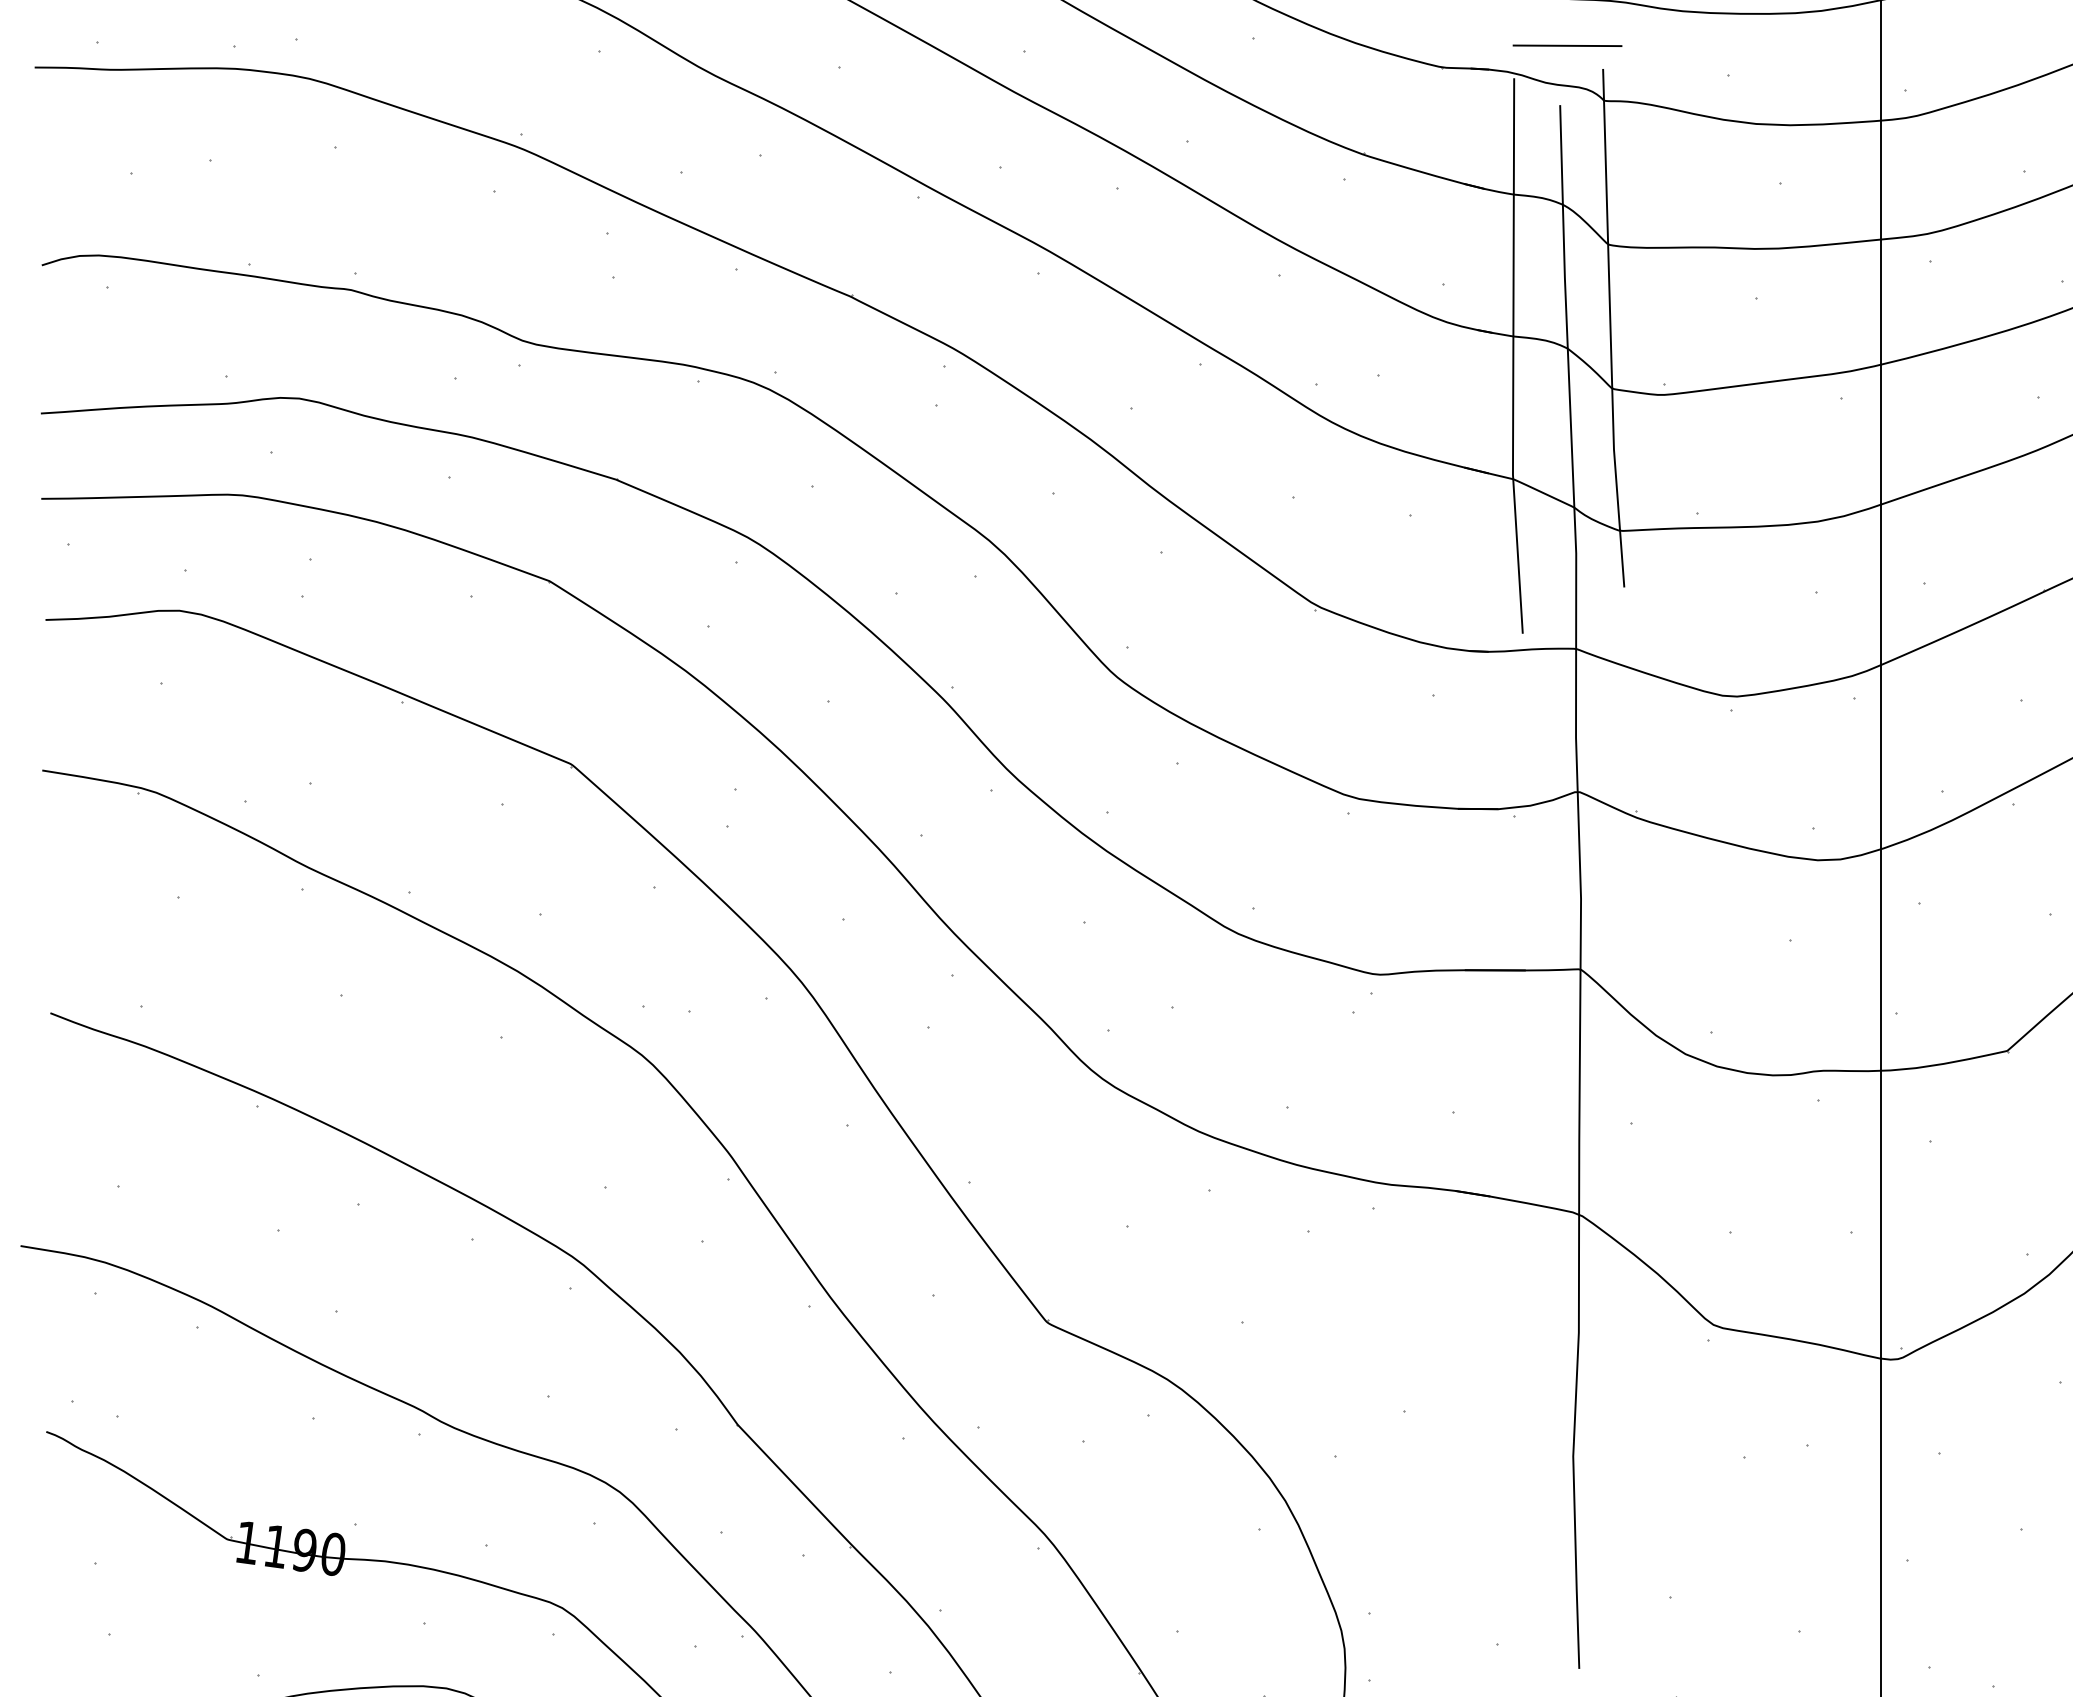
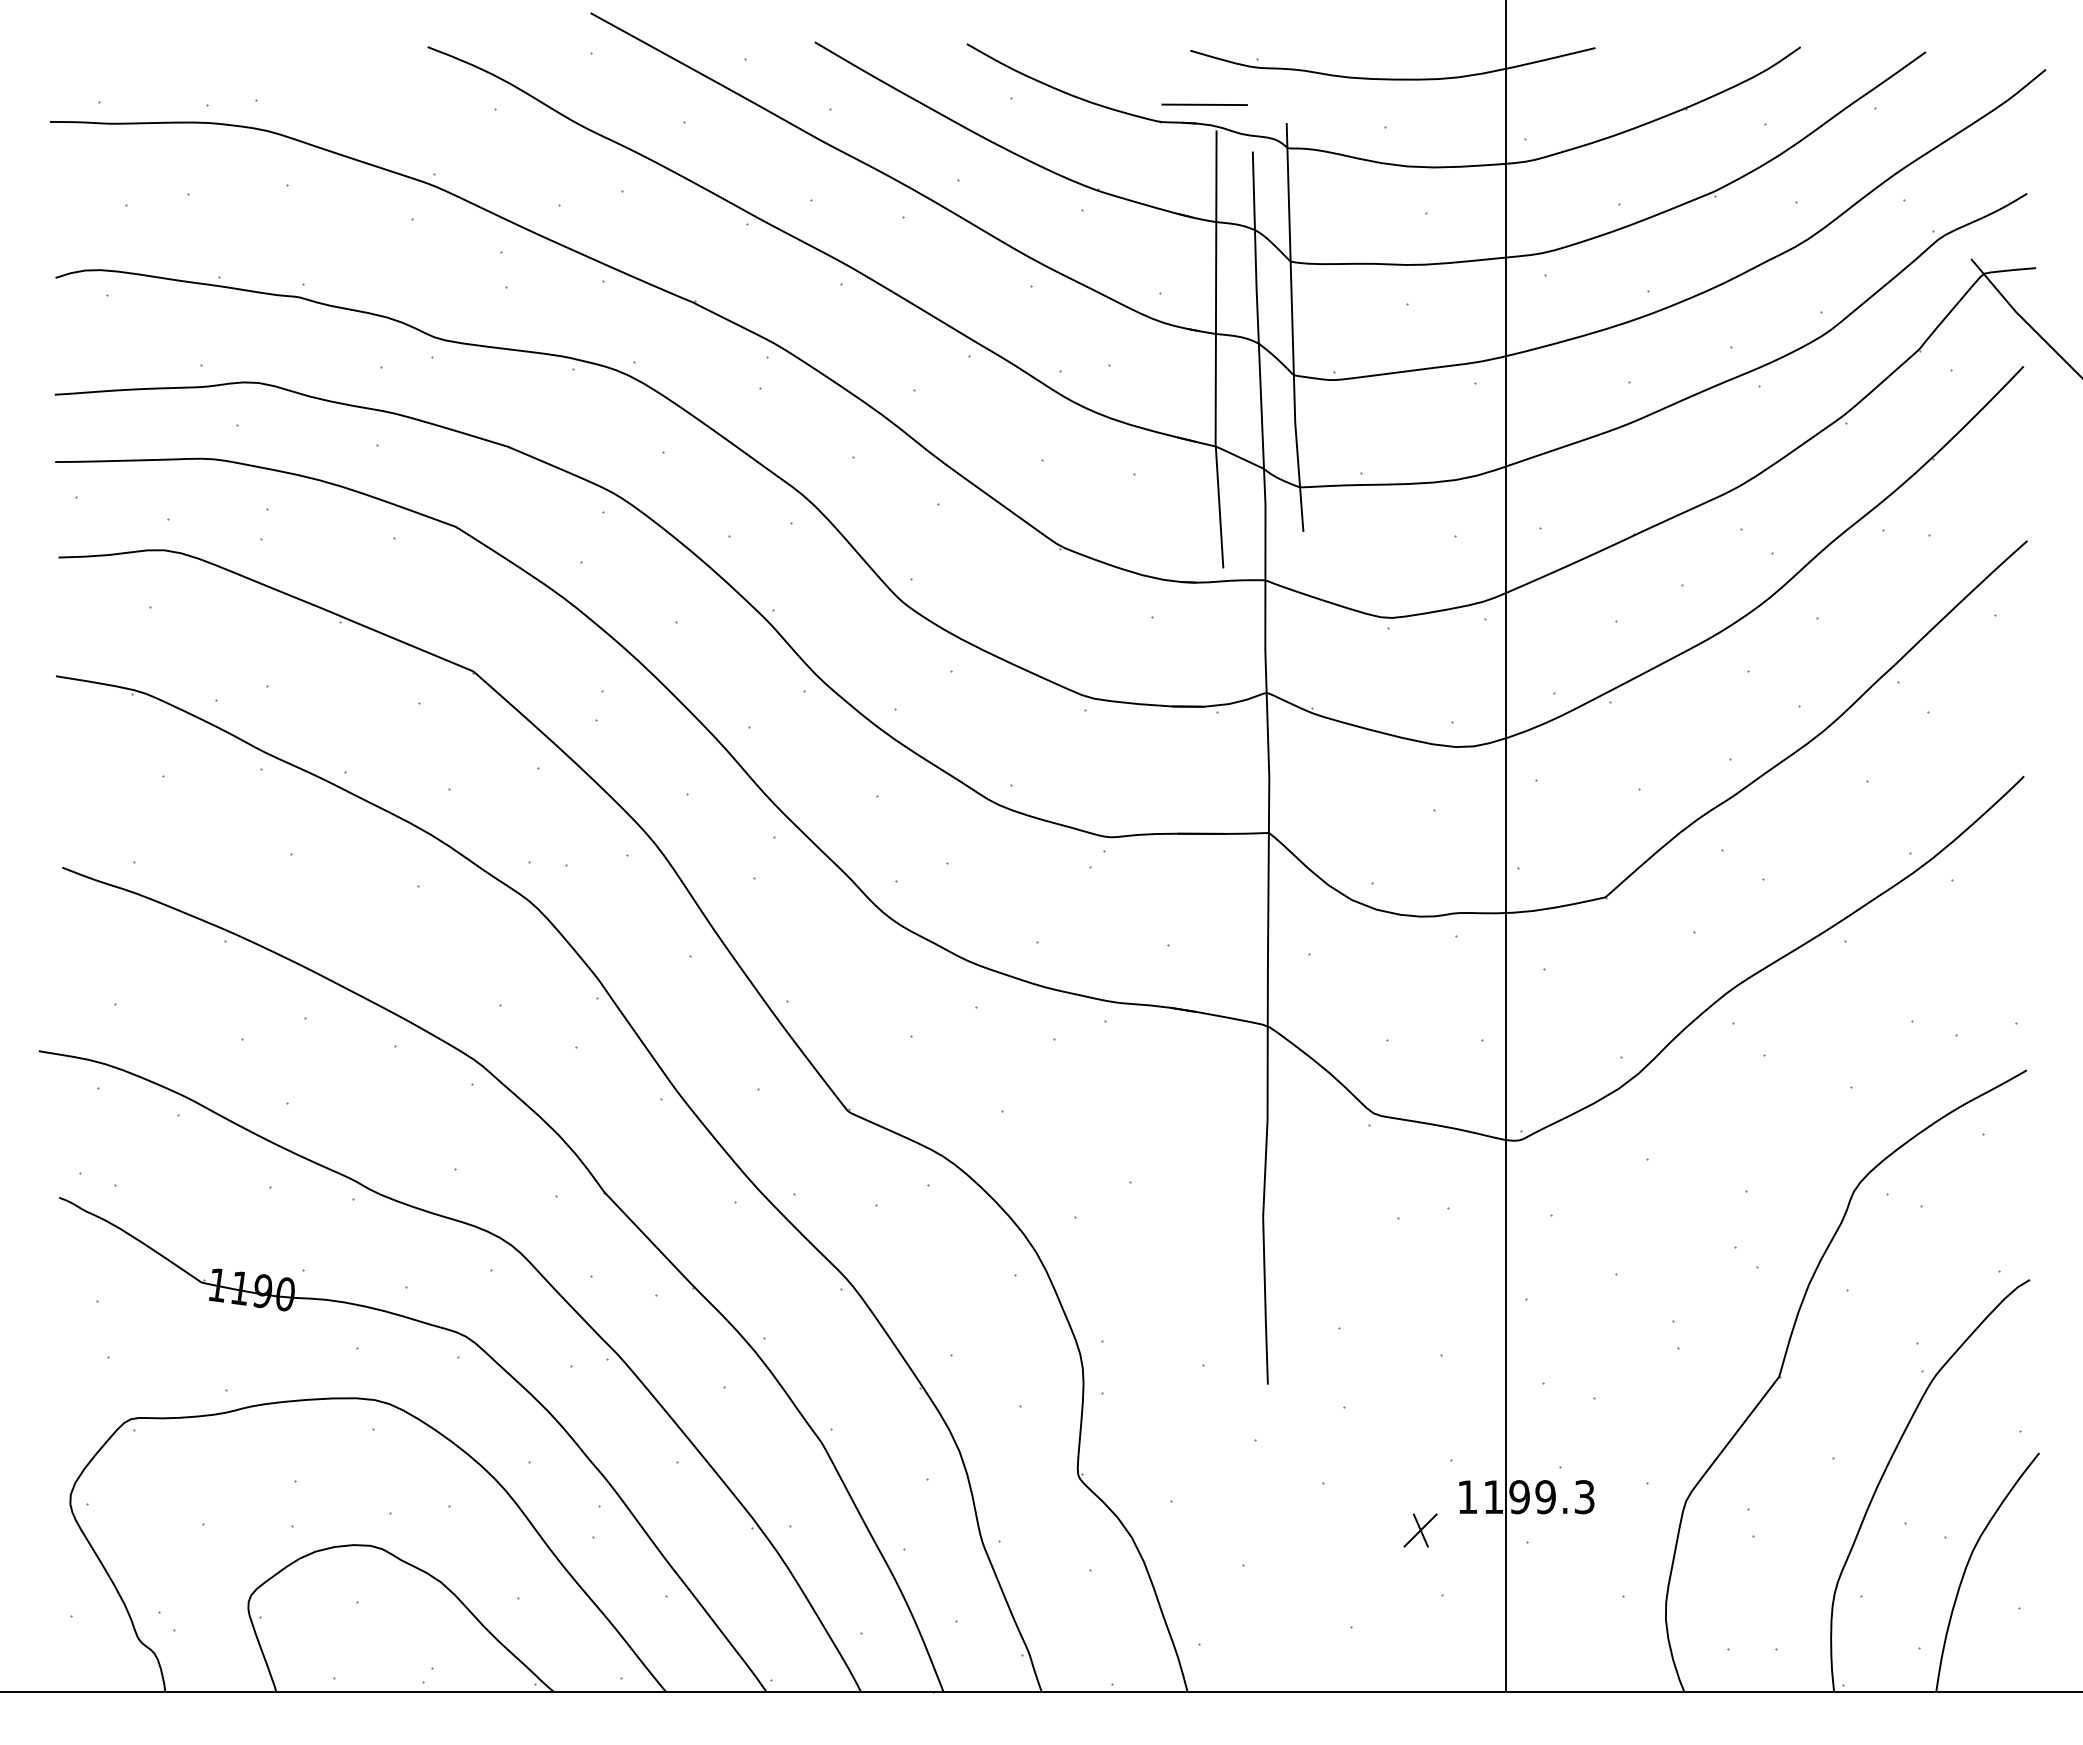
line: (1567, 45) -> (1204, 104), moved

